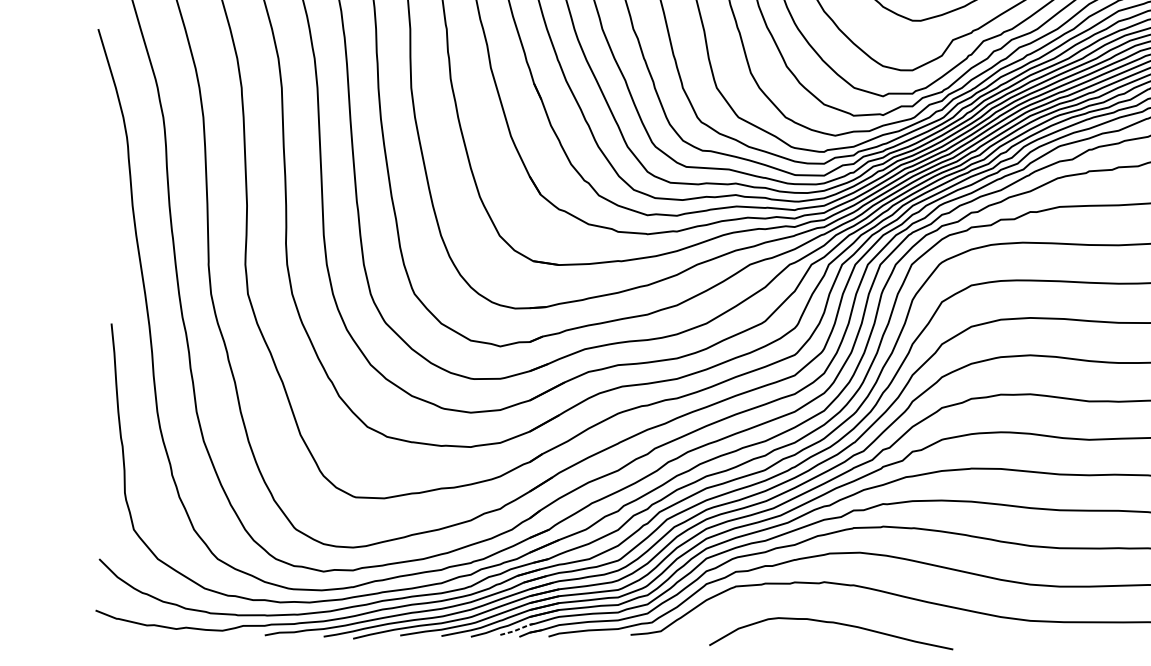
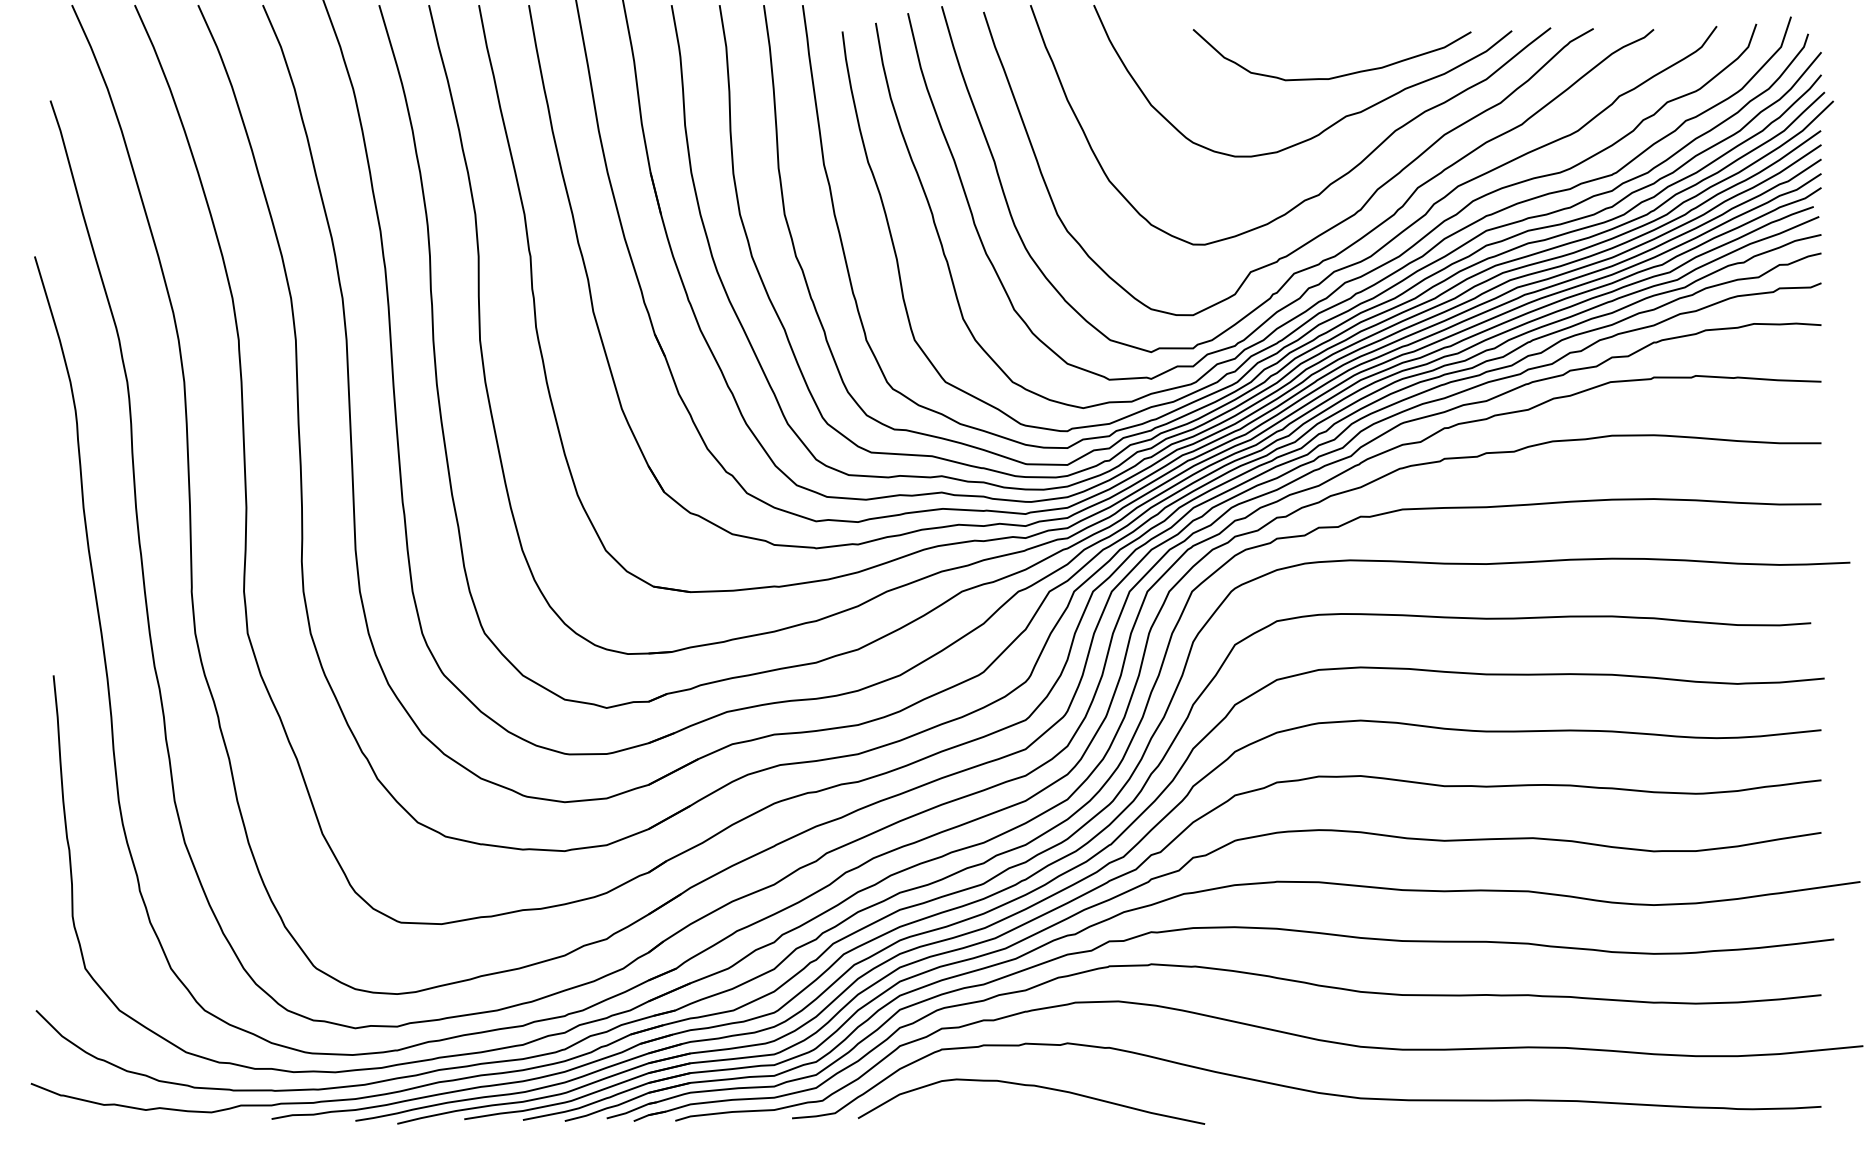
curve: (831, 623) -> (1031, 1086), moved
line: (518, 629) -> (632, 1110), dashed -> solid

